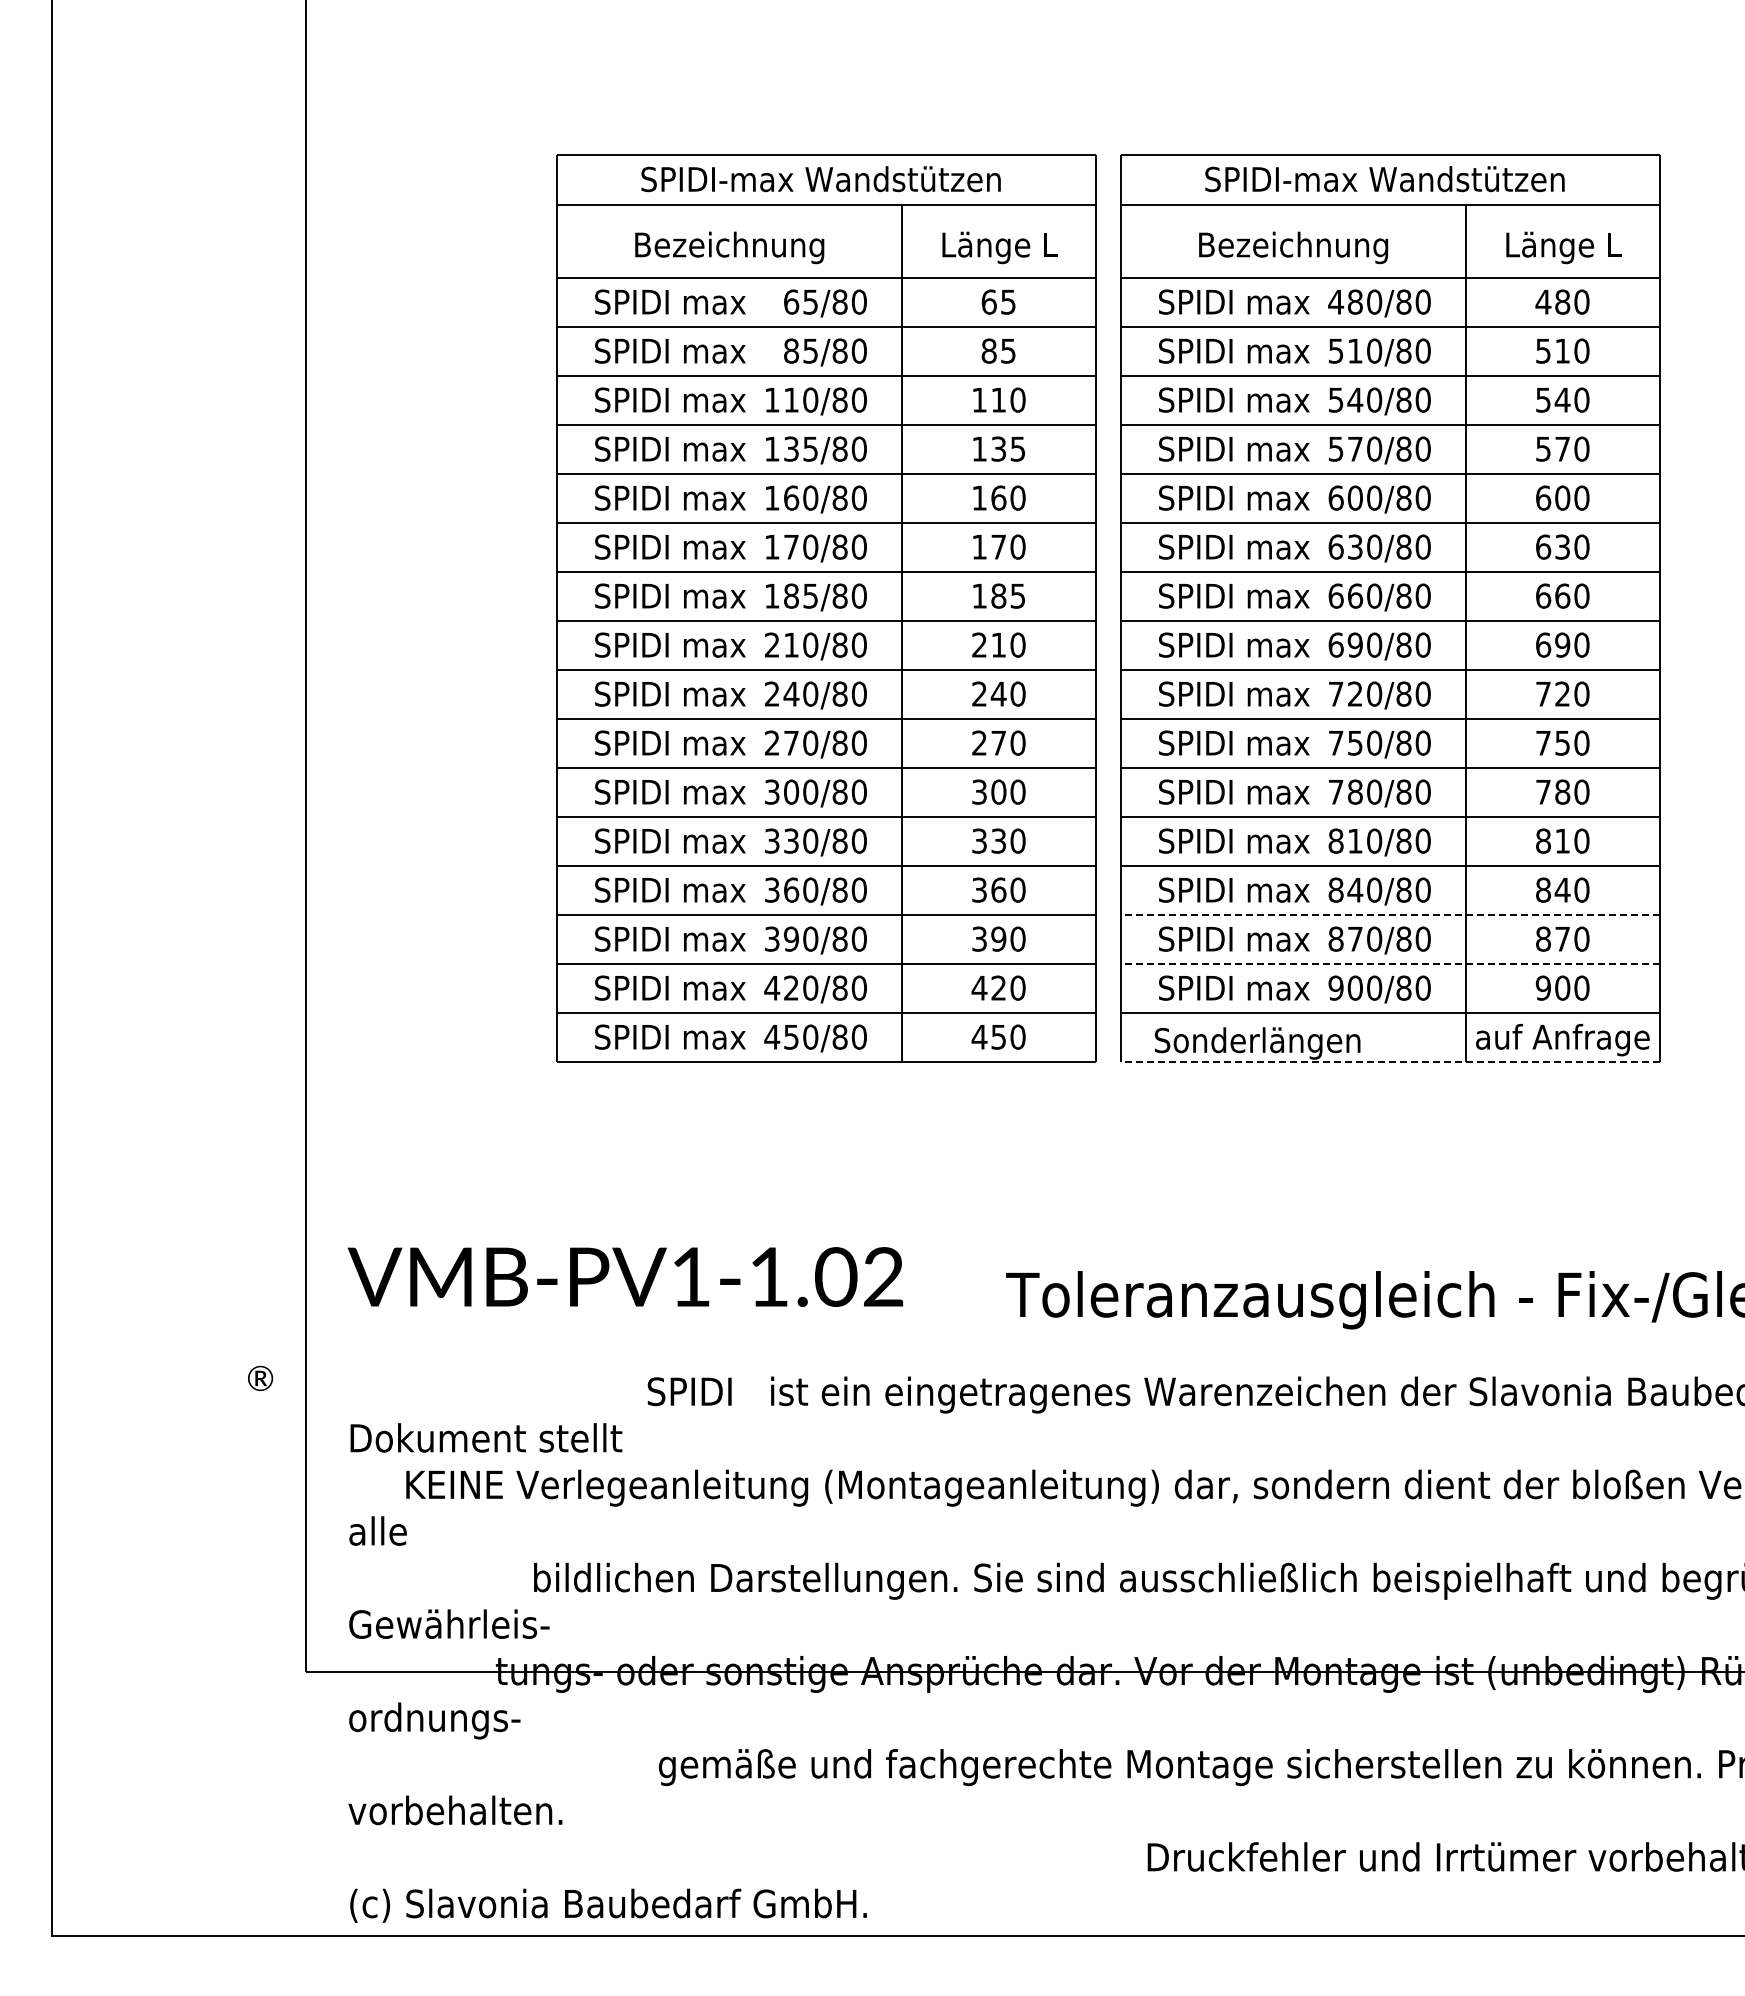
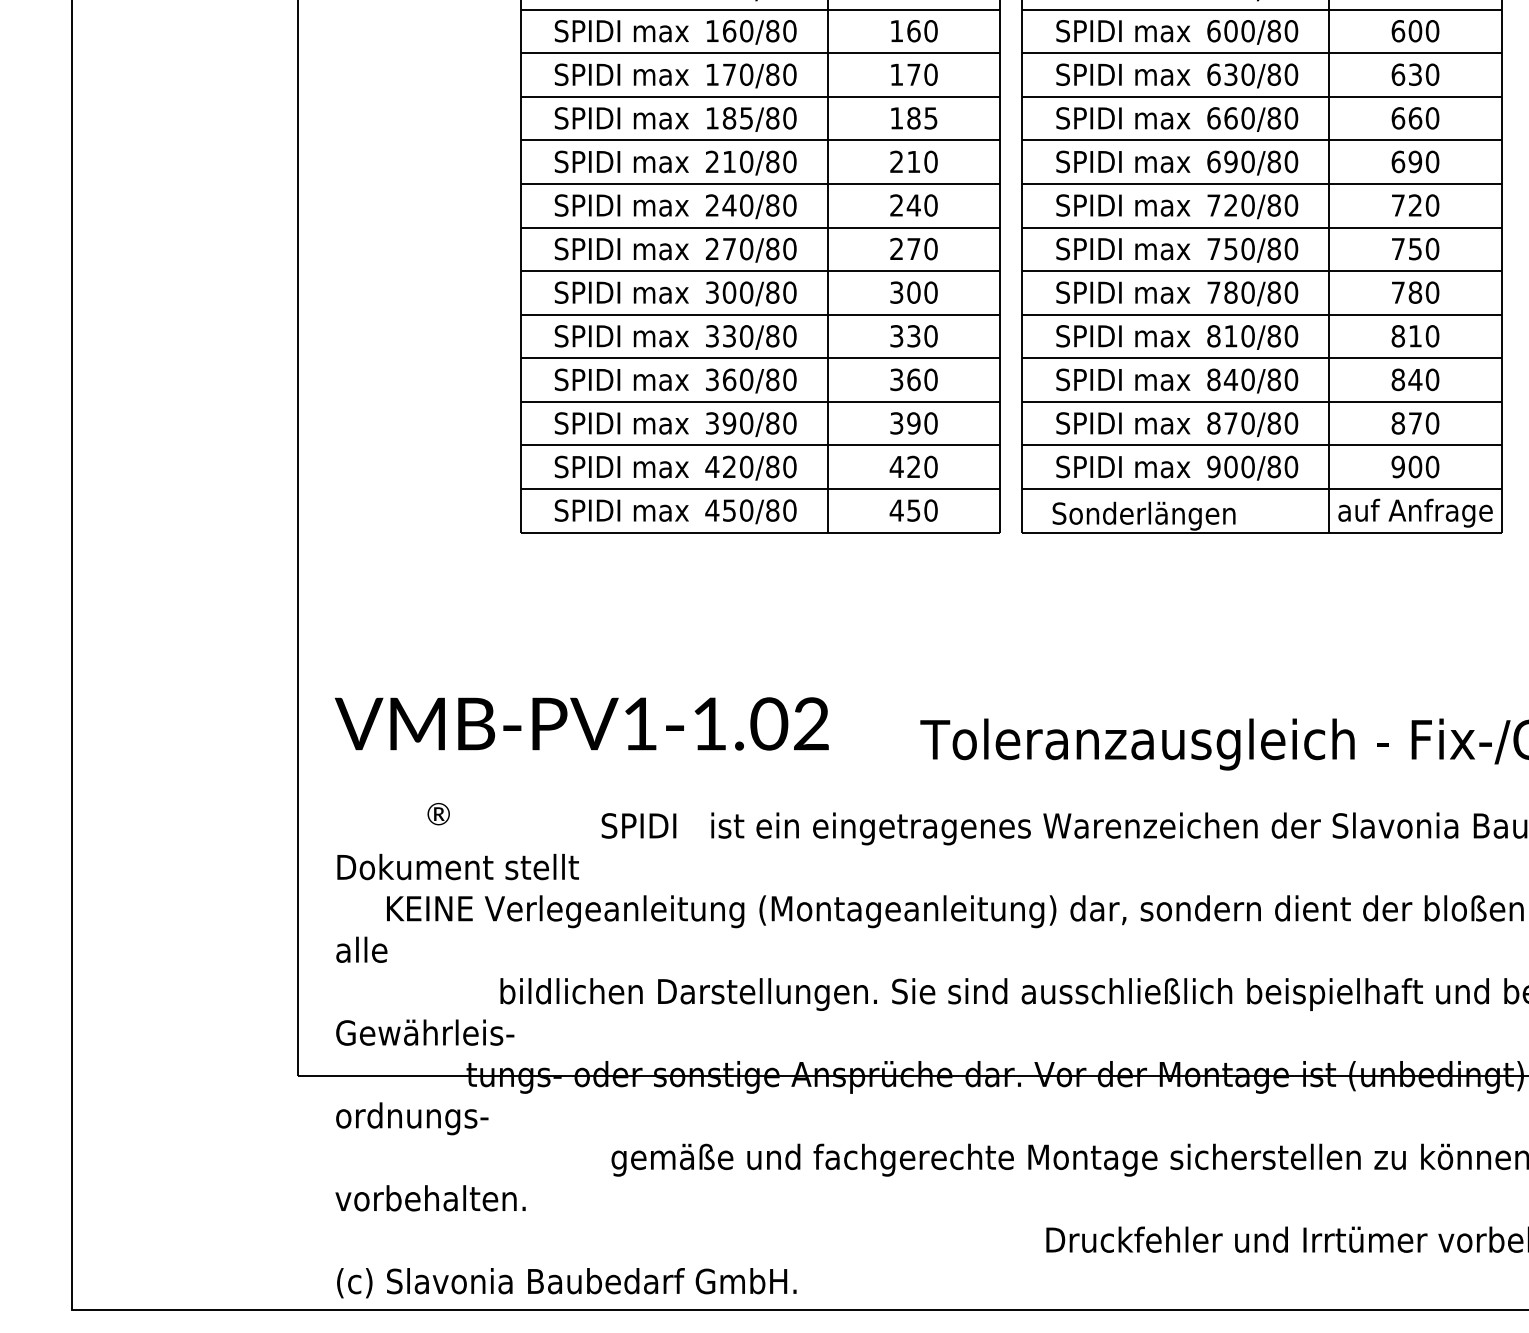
line: (1390, 914) -> (1262, 401), dashed -> solid
line: (1390, 963) -> (1262, 445), dashed -> solid
line: (1390, 1061) -> (1262, 532), dashed -> solid
text: (260, 1377) -> (438, 813), moved

